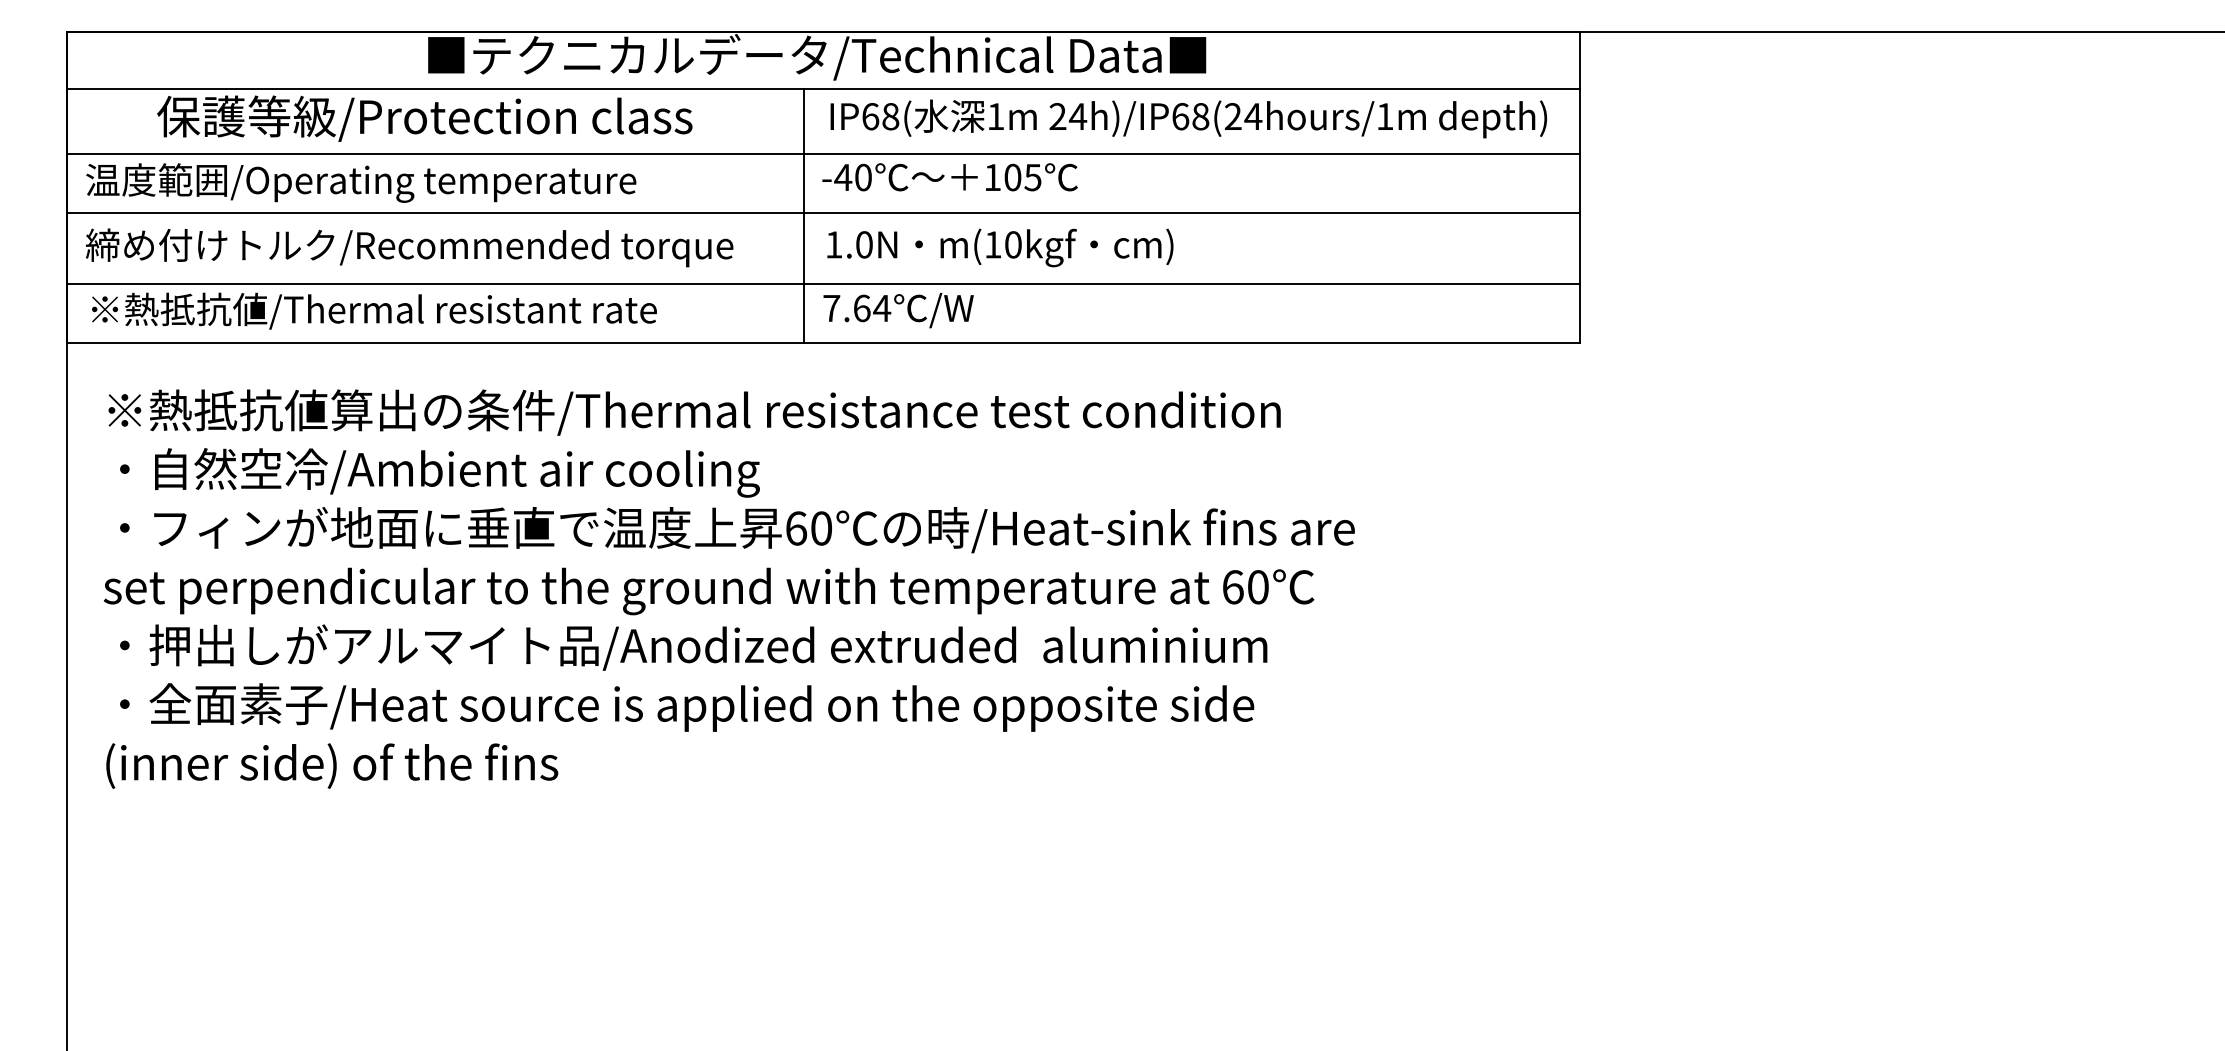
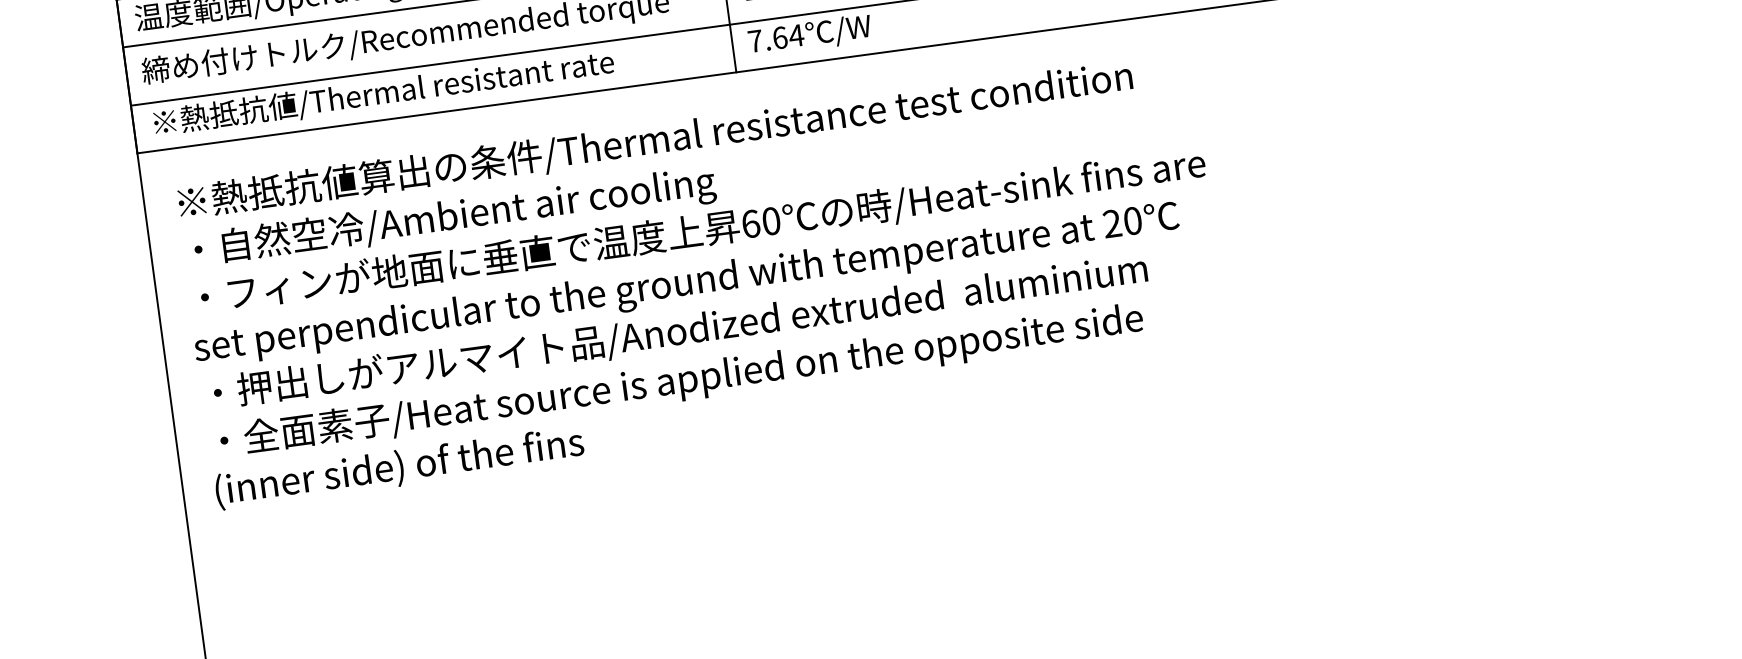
text: (1232, 587) -> (1111, 224), 60 -> 20

